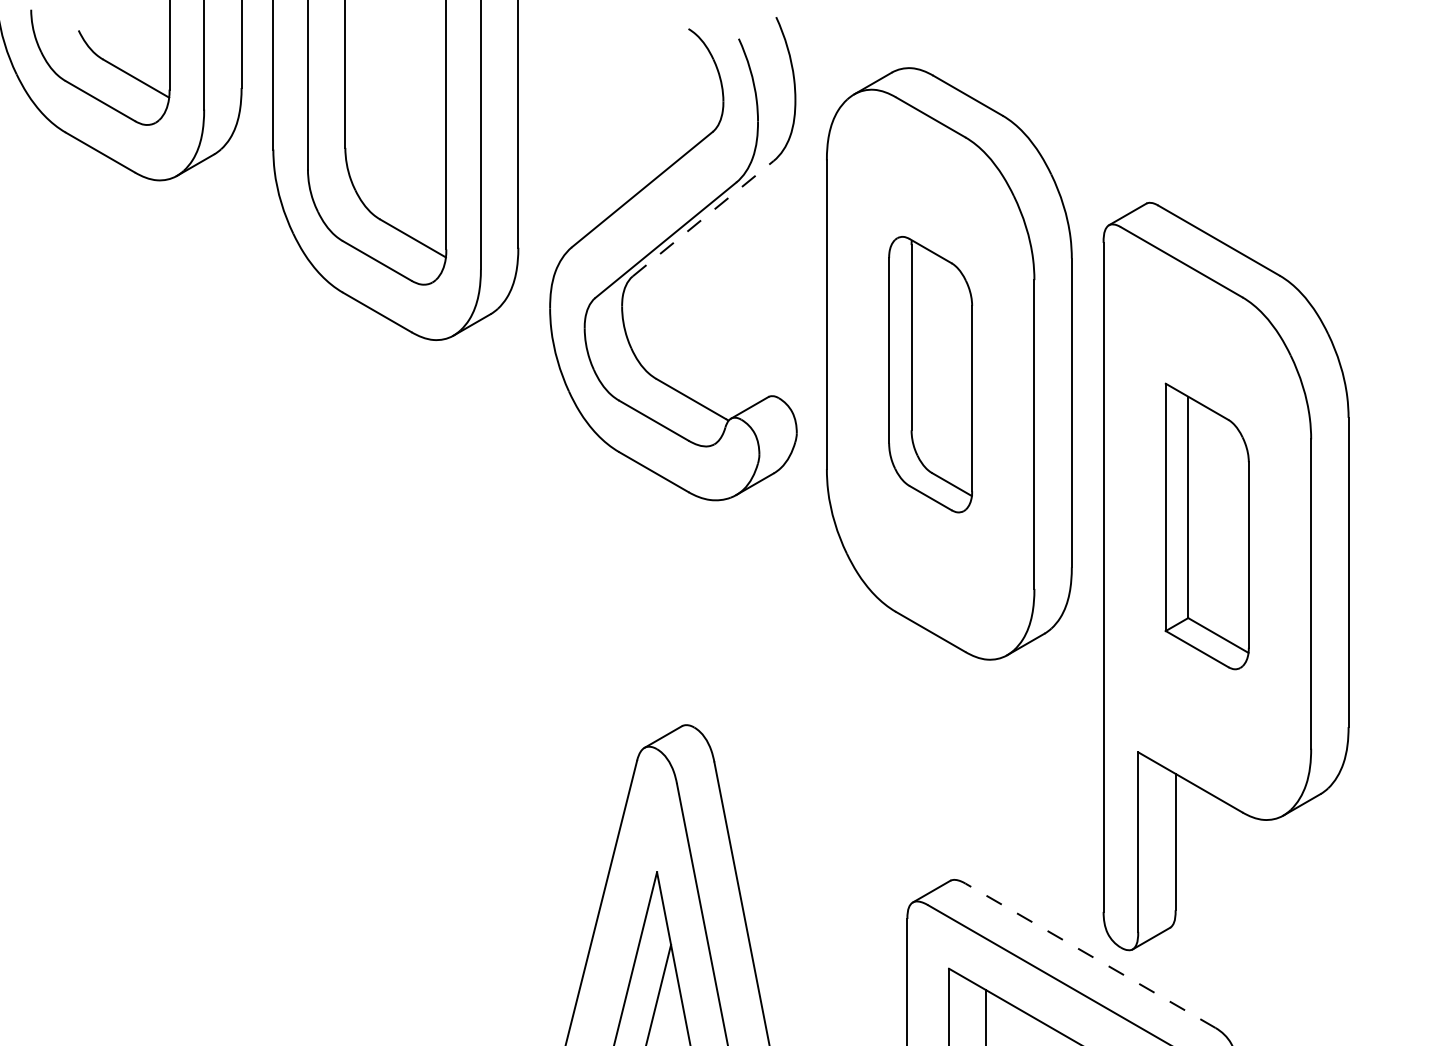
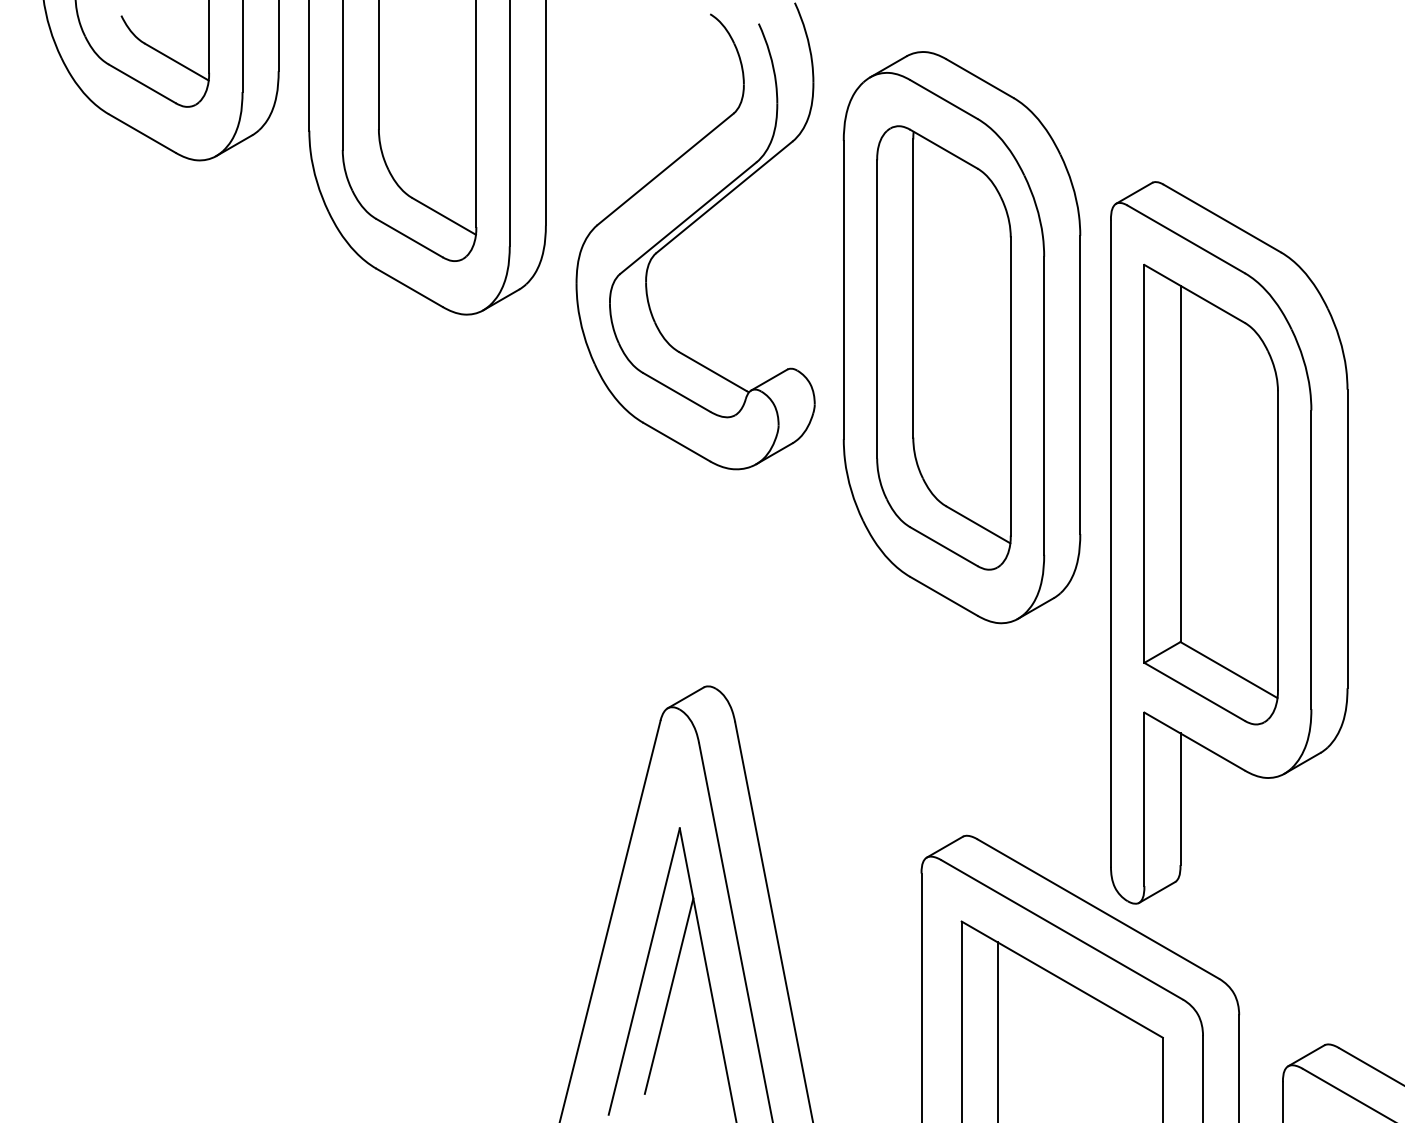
line: (703, 218) -> (724, 197), dashed -> solid
part: (930, 374) -> (943, 347), size x1.67
part: (1206, 526) -> (1210, 494), size x1.67
line: (1089, 955) -> (1097, 908), dashed -> solid

